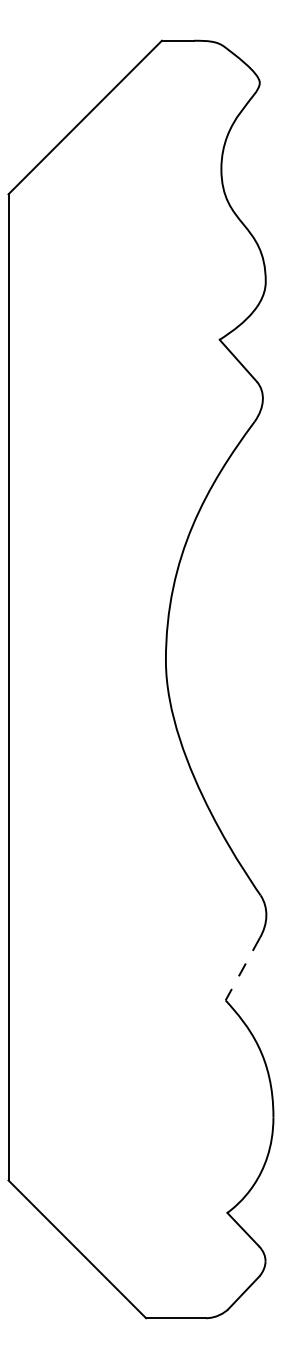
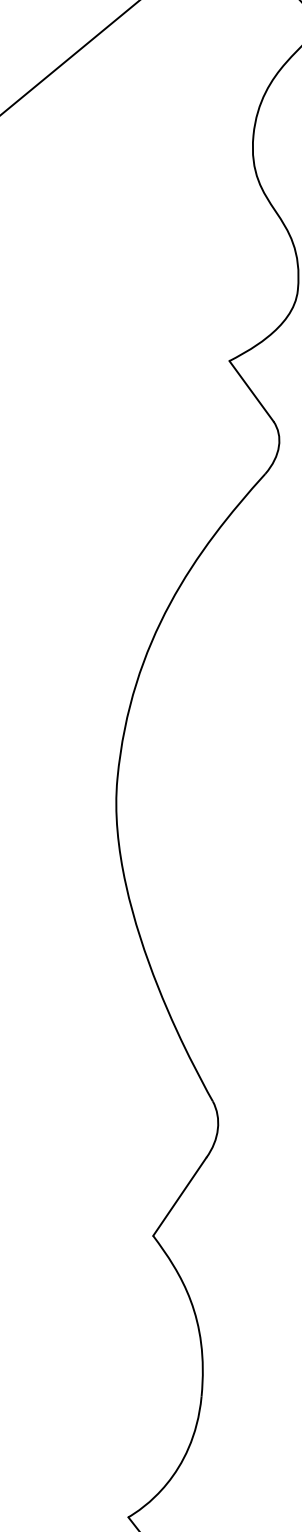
line: (242, 969) -> (179, 1197), dashed -> solid

